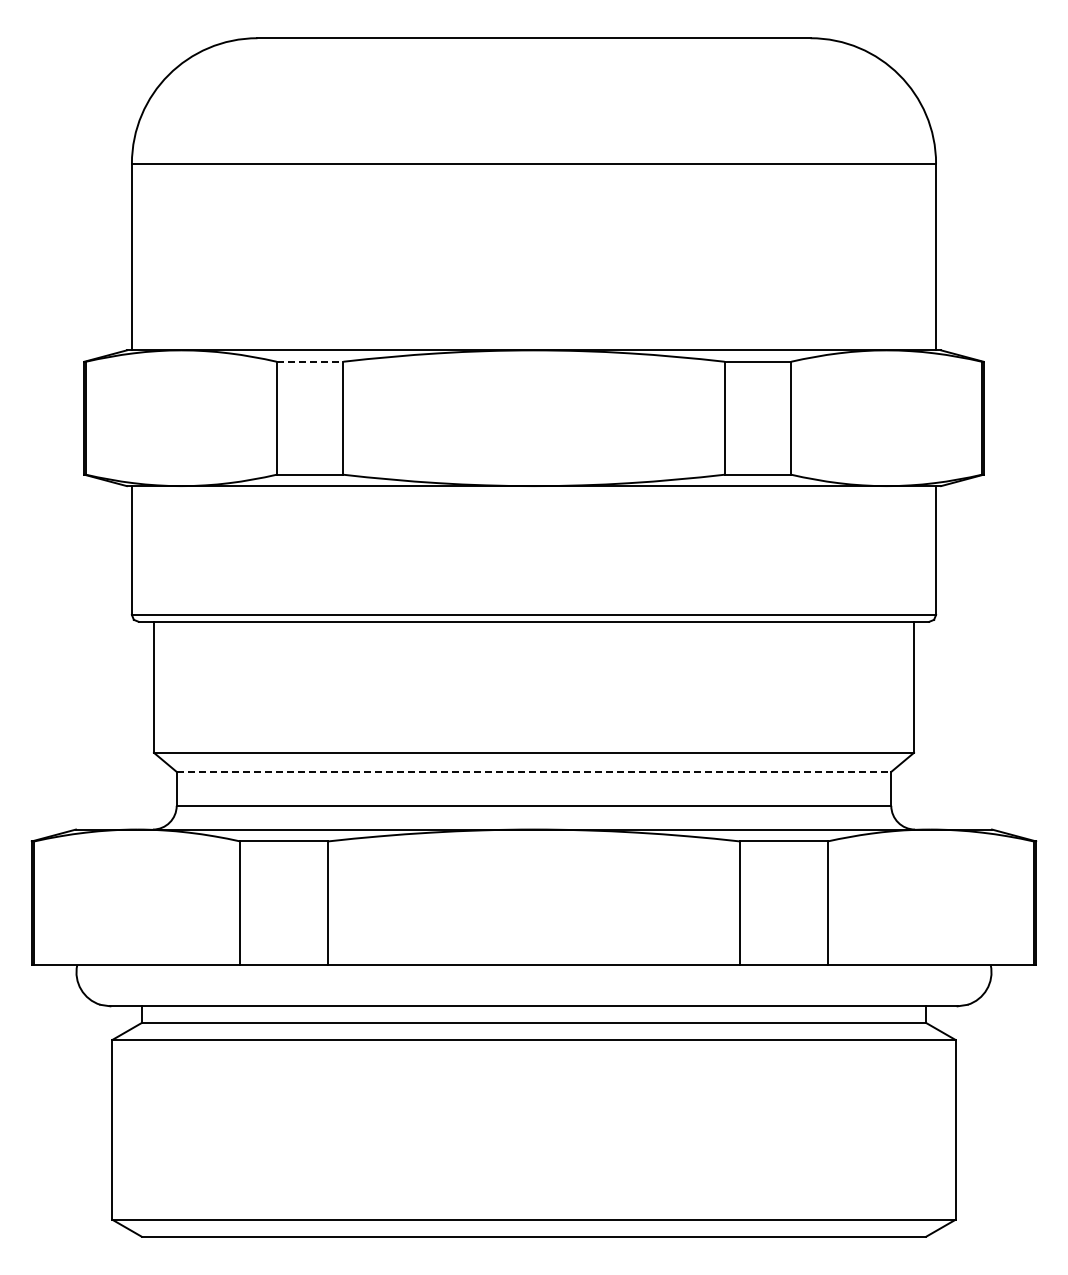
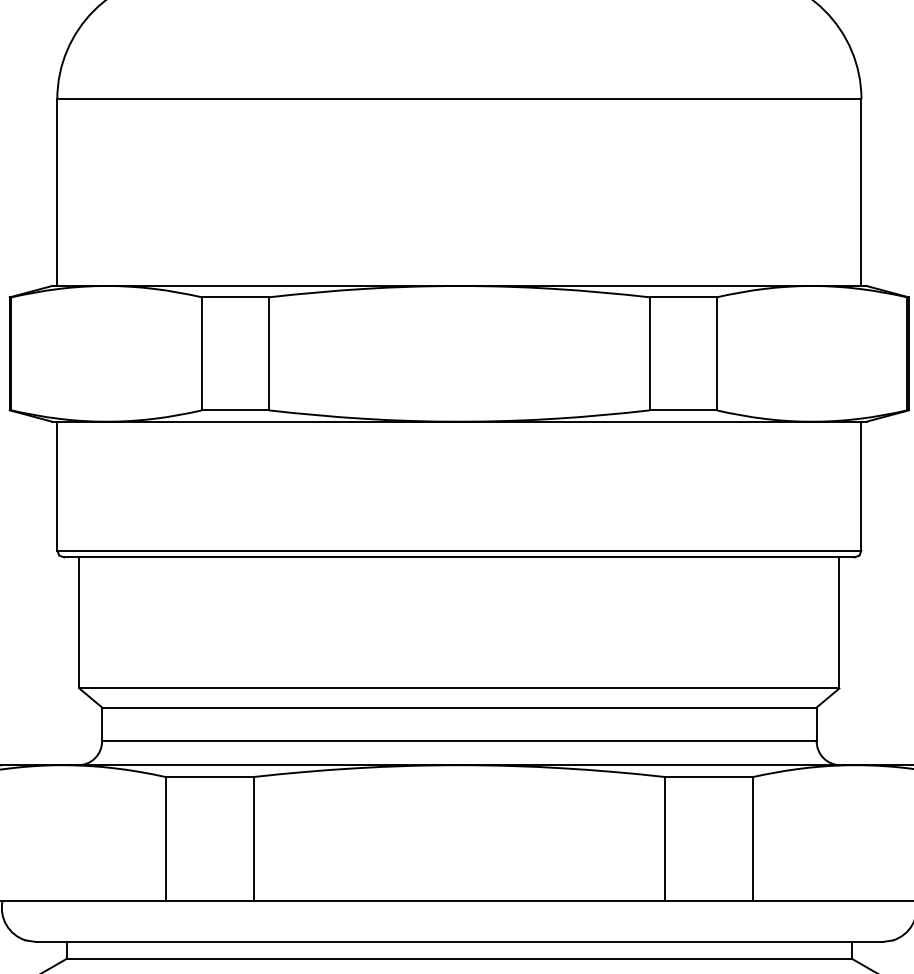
line: (310, 361) -> (235, 297), dashed -> solid
line: (534, 771) -> (459, 707), dashed -> solid

